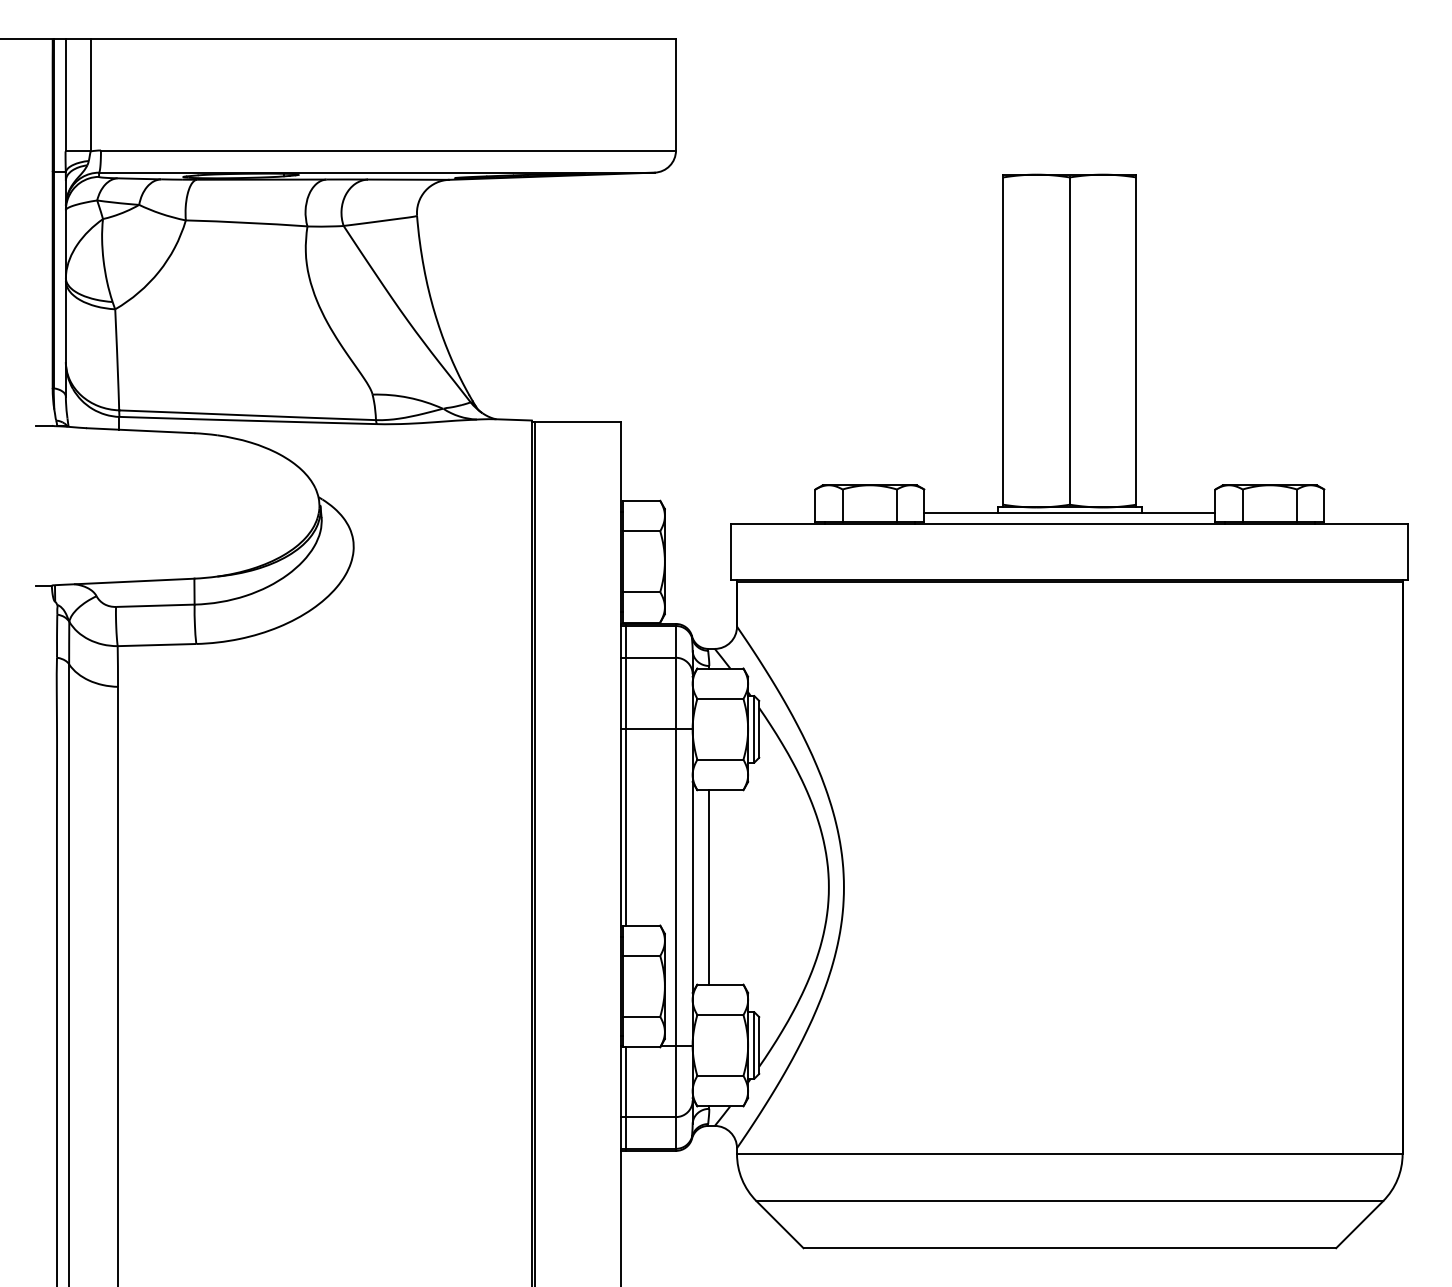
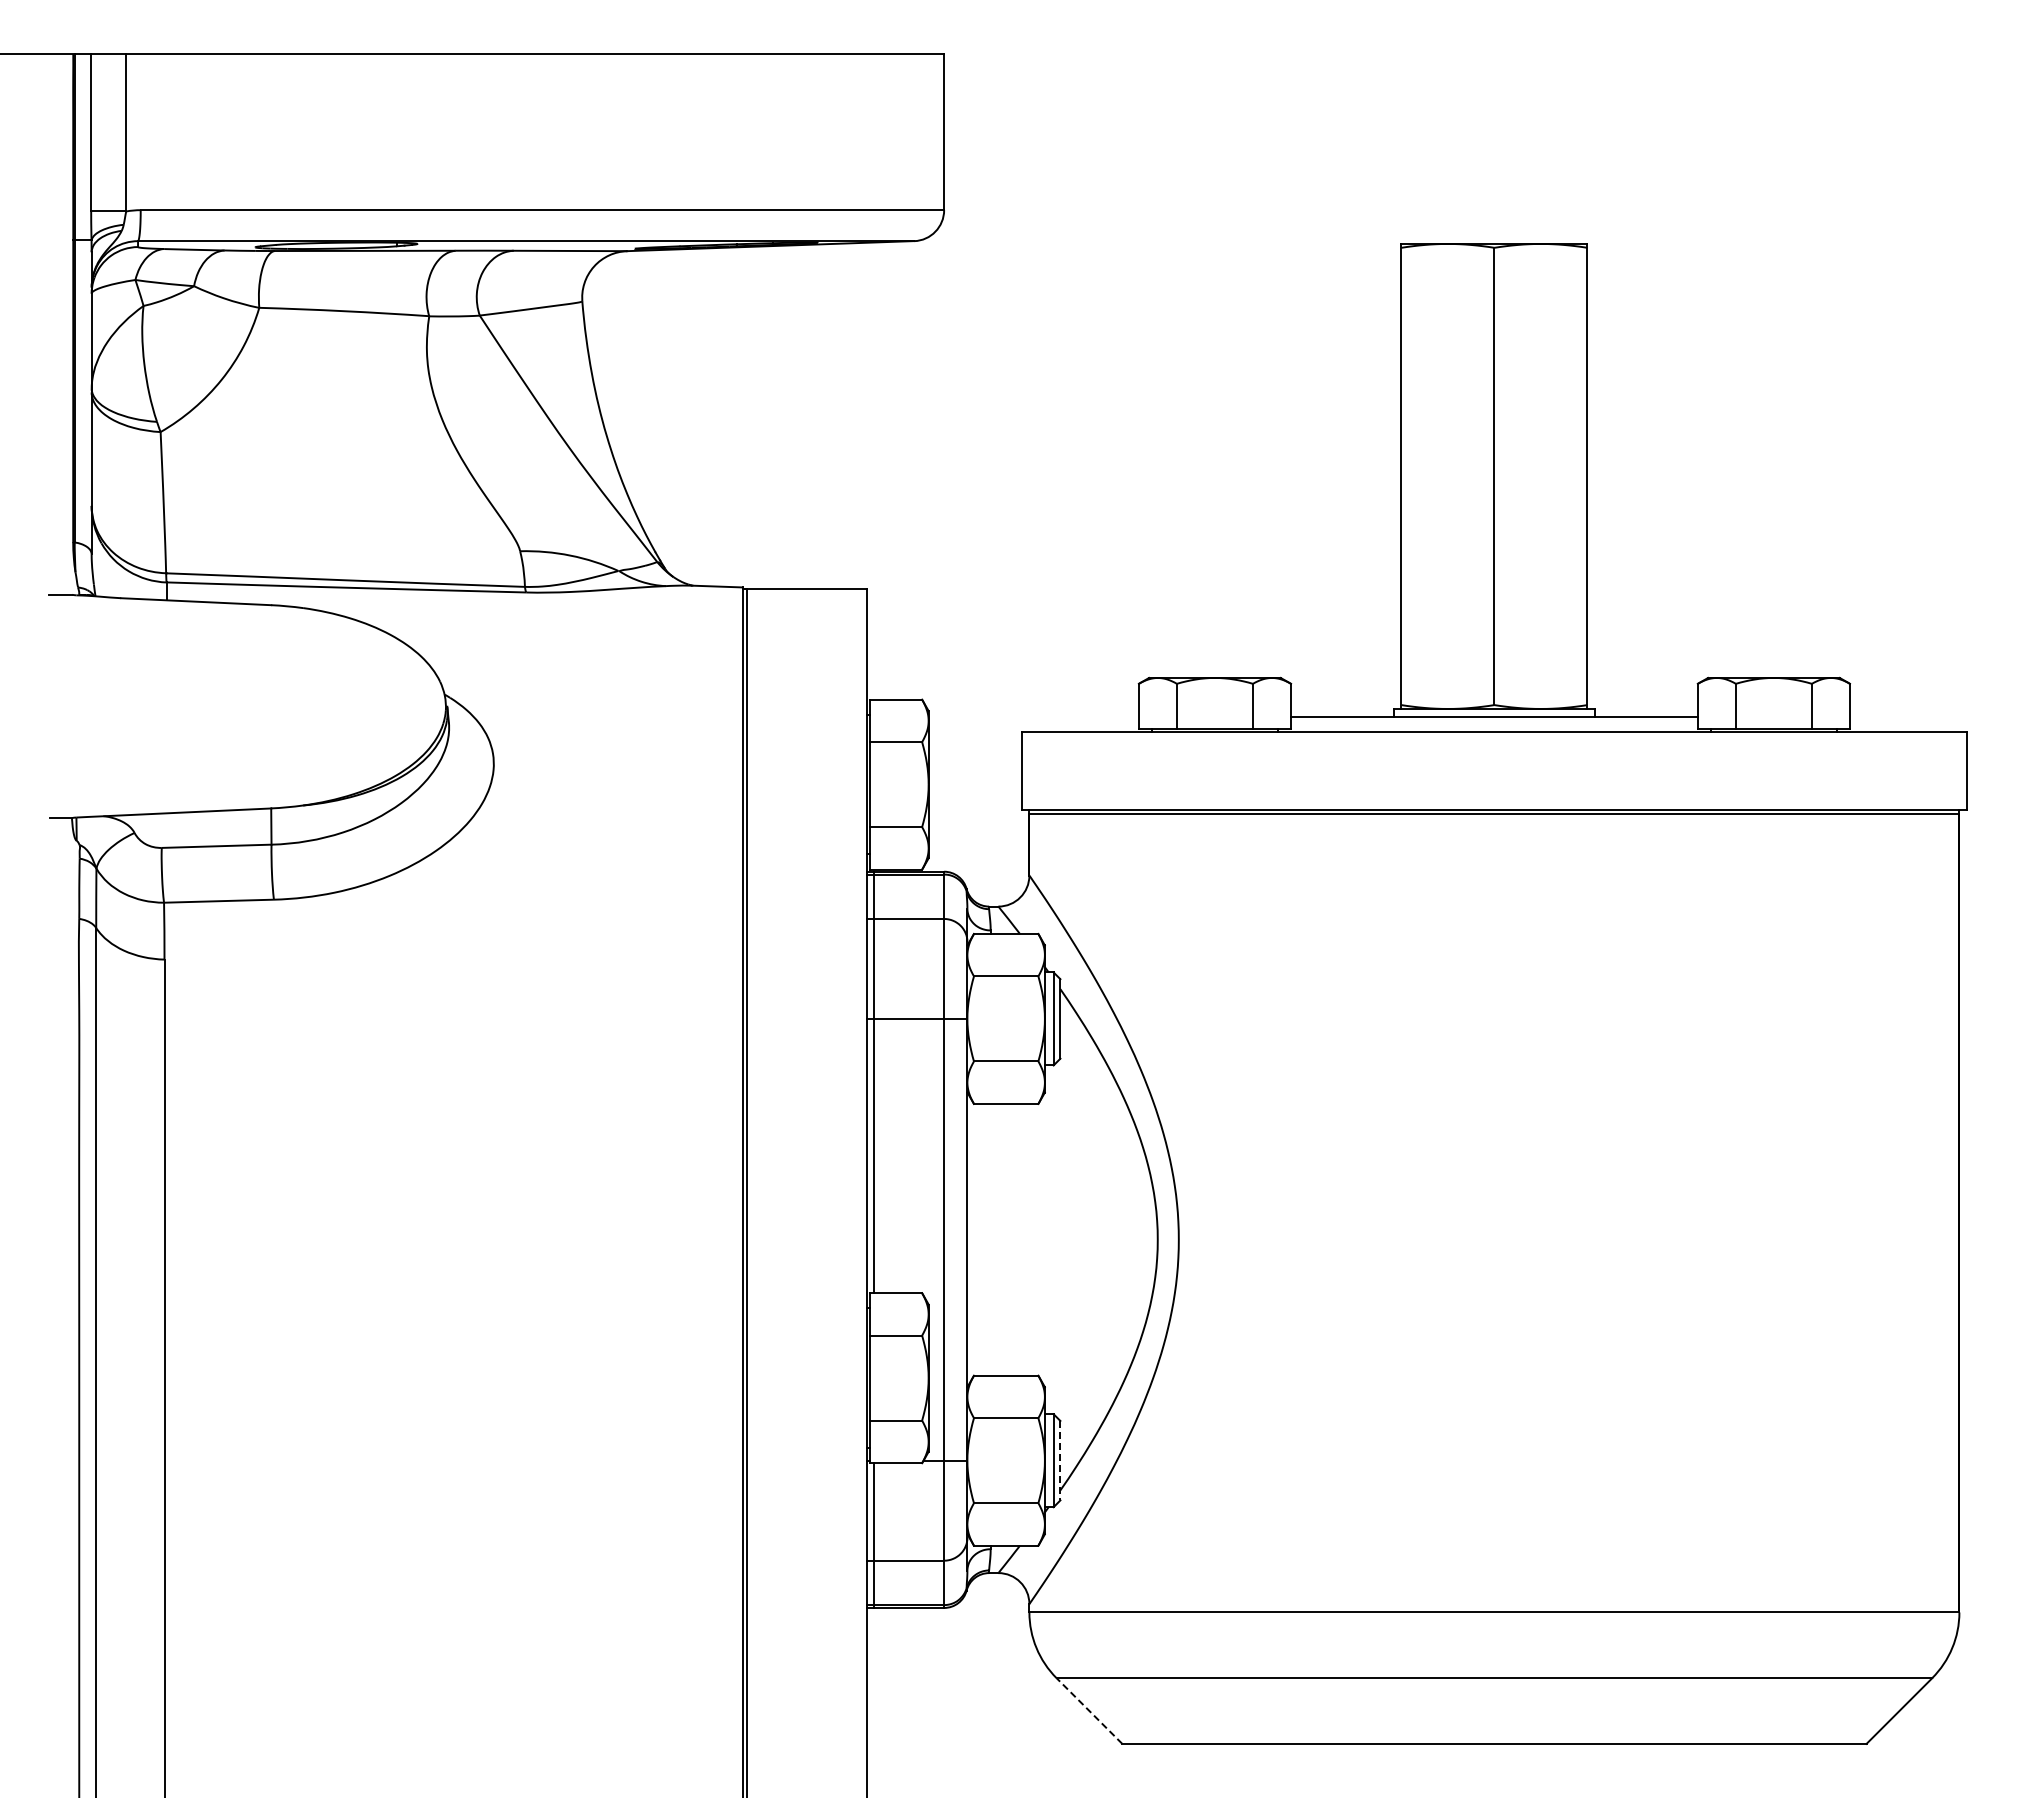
line: (709, 887) -> (990, 1239), removed
line: (759, 1045) -> (1060, 1460), solid -> dashed
line: (780, 1224) -> (1089, 1710), solid -> dashed

